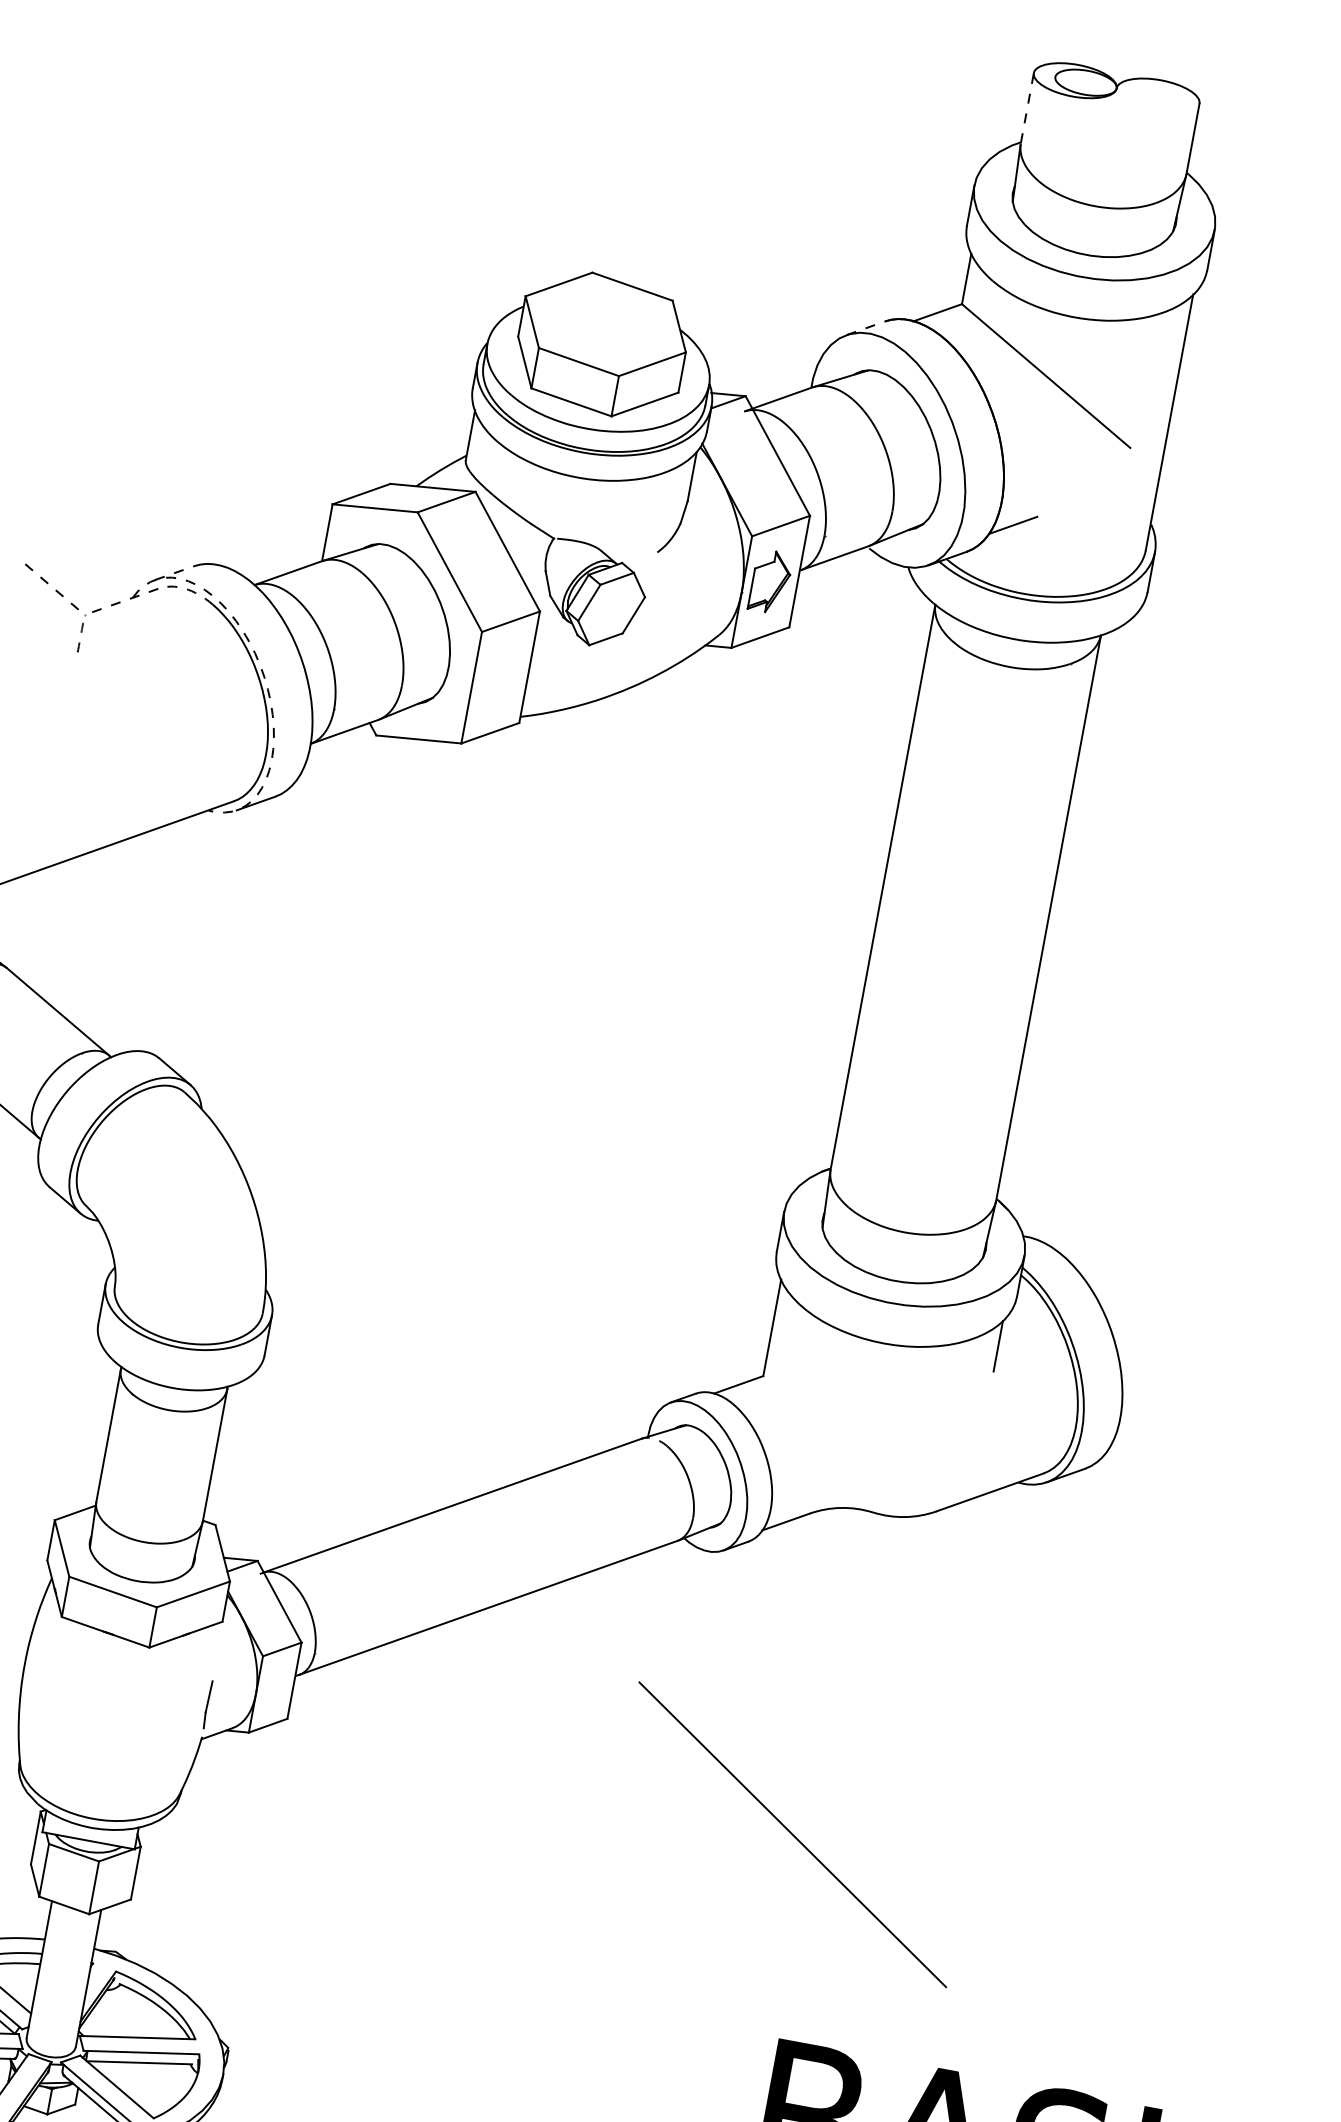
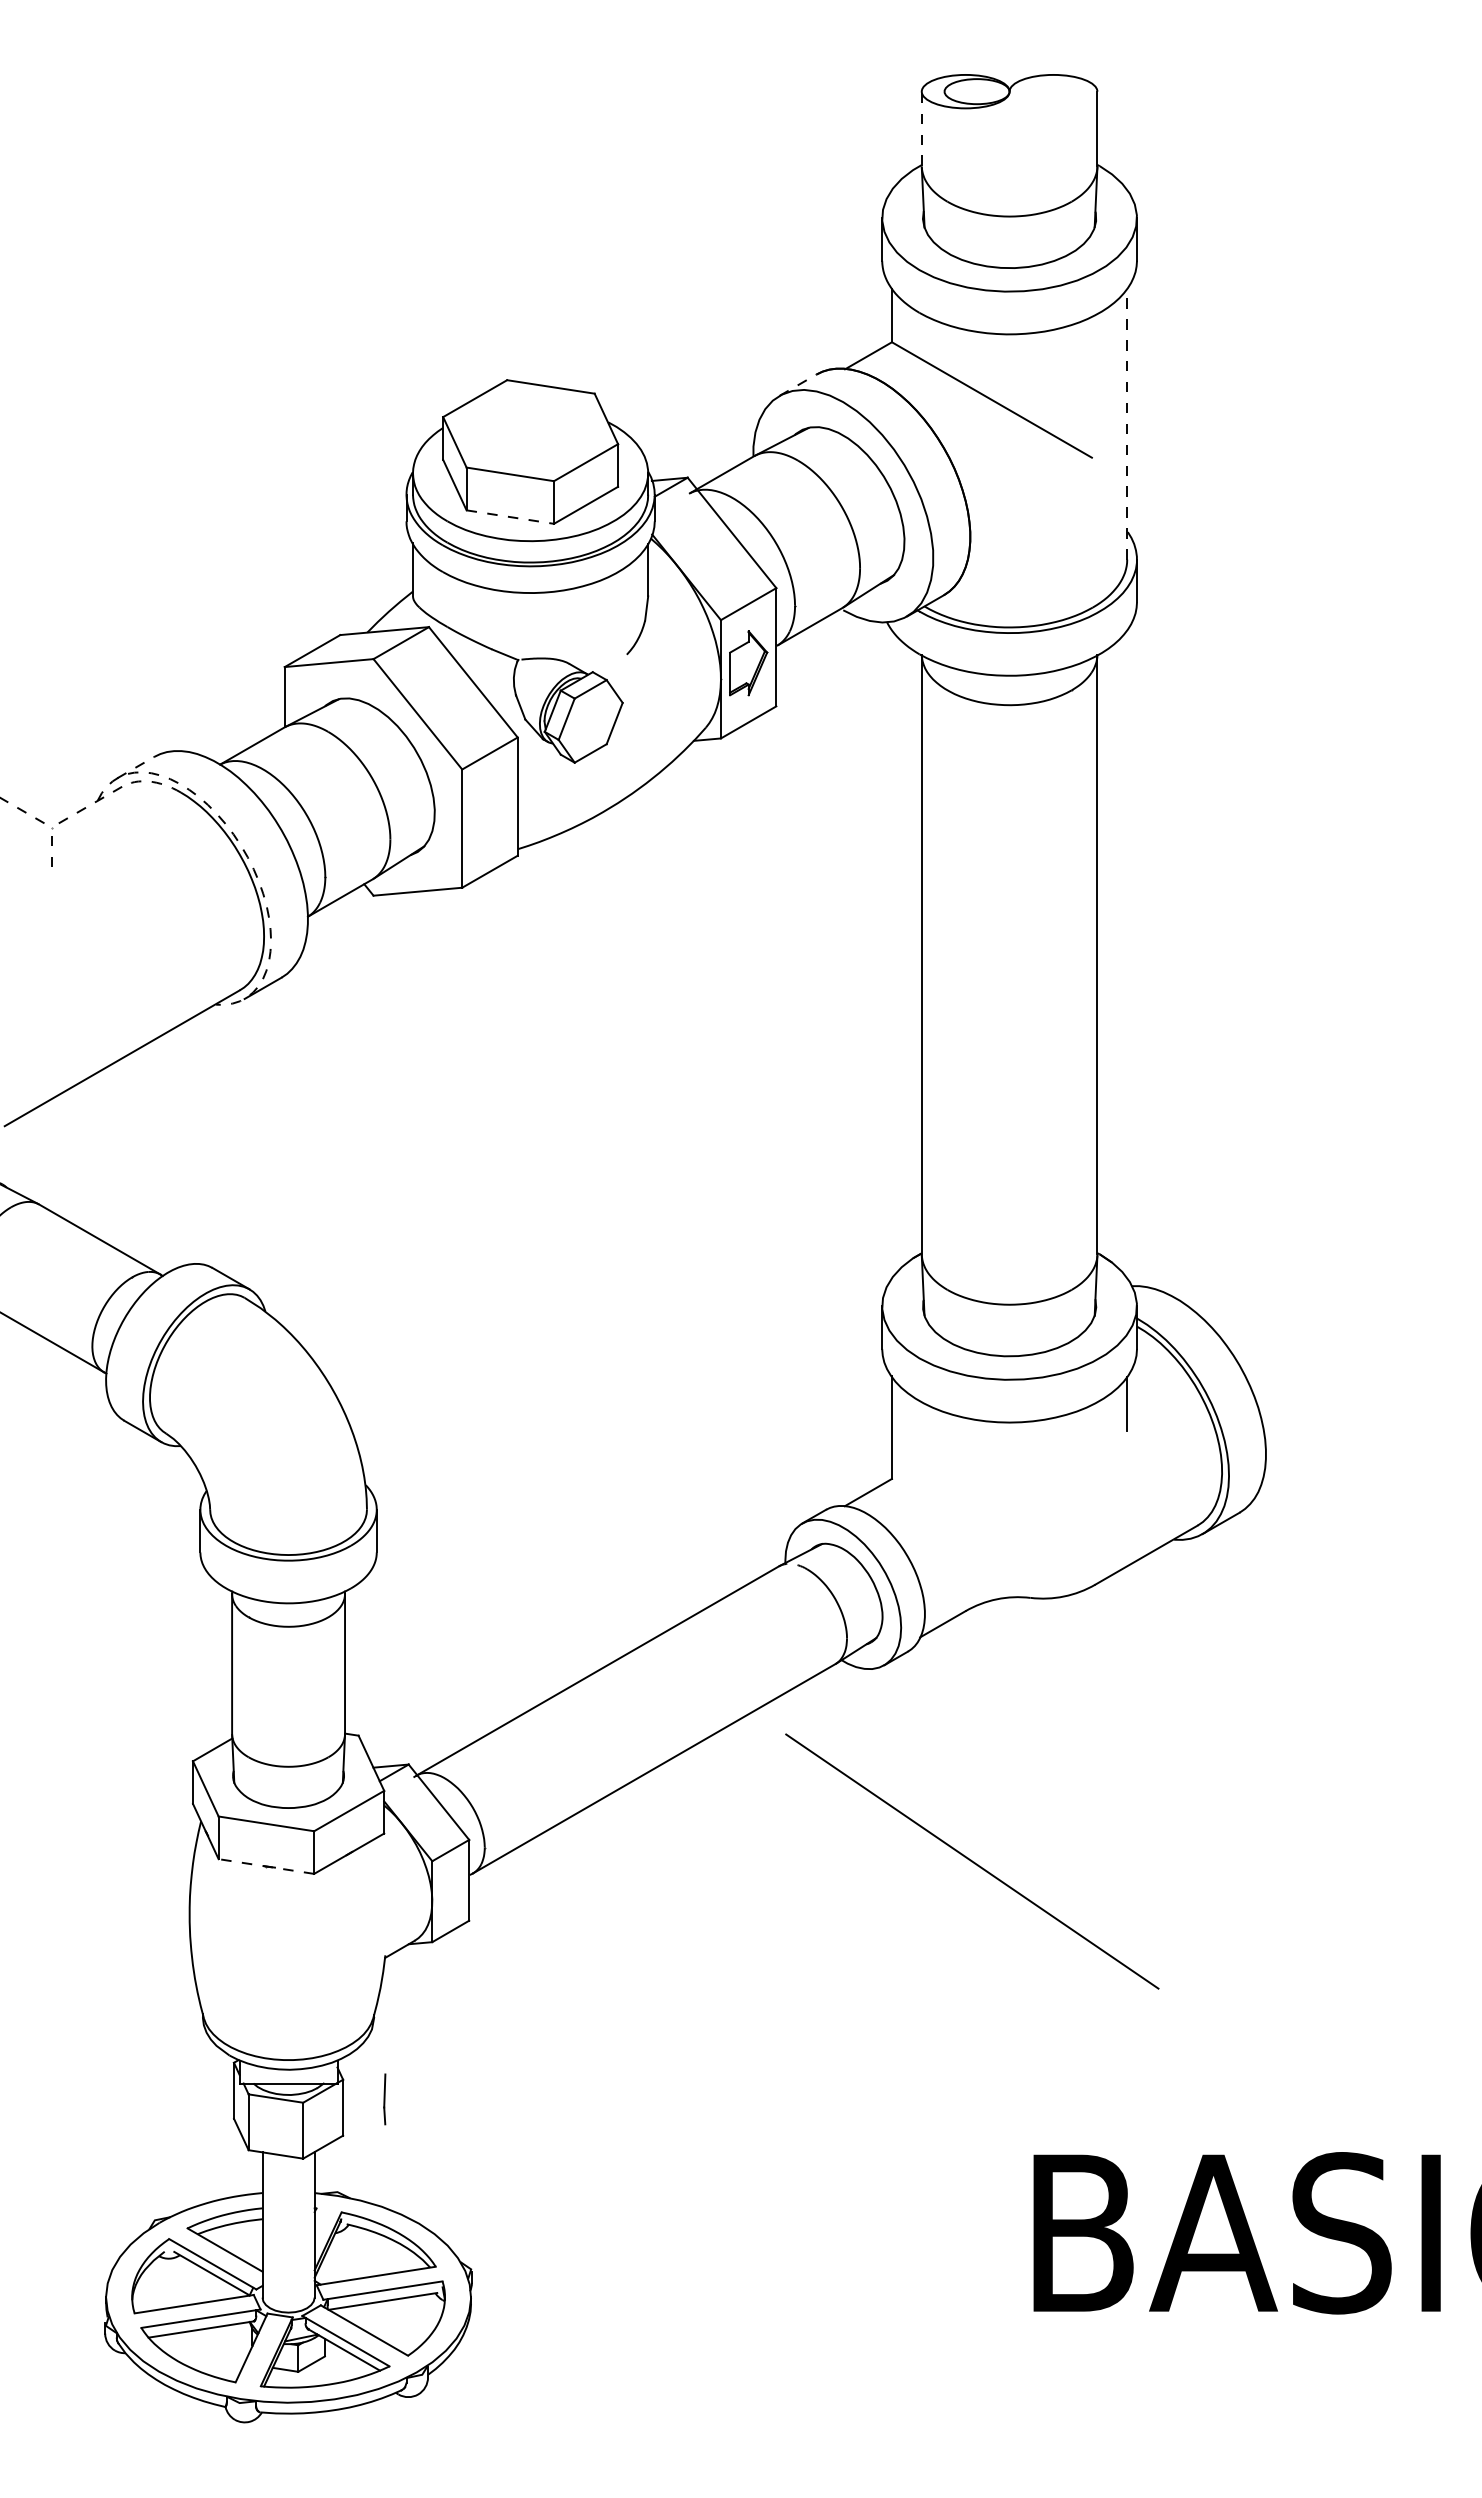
line: (571, 402) -> (510, 517), solid -> dashed
line: (1169, 421) -> (1127, 423), solid -> dashed
line: (1013, 525) -> (986, 559), removed
line: (104, 1632) -> (265, 1866), solid -> dashed
line: (207, 1704) -> (384, 2099), moved
line: (792, 1834) -> (972, 1861), moved

